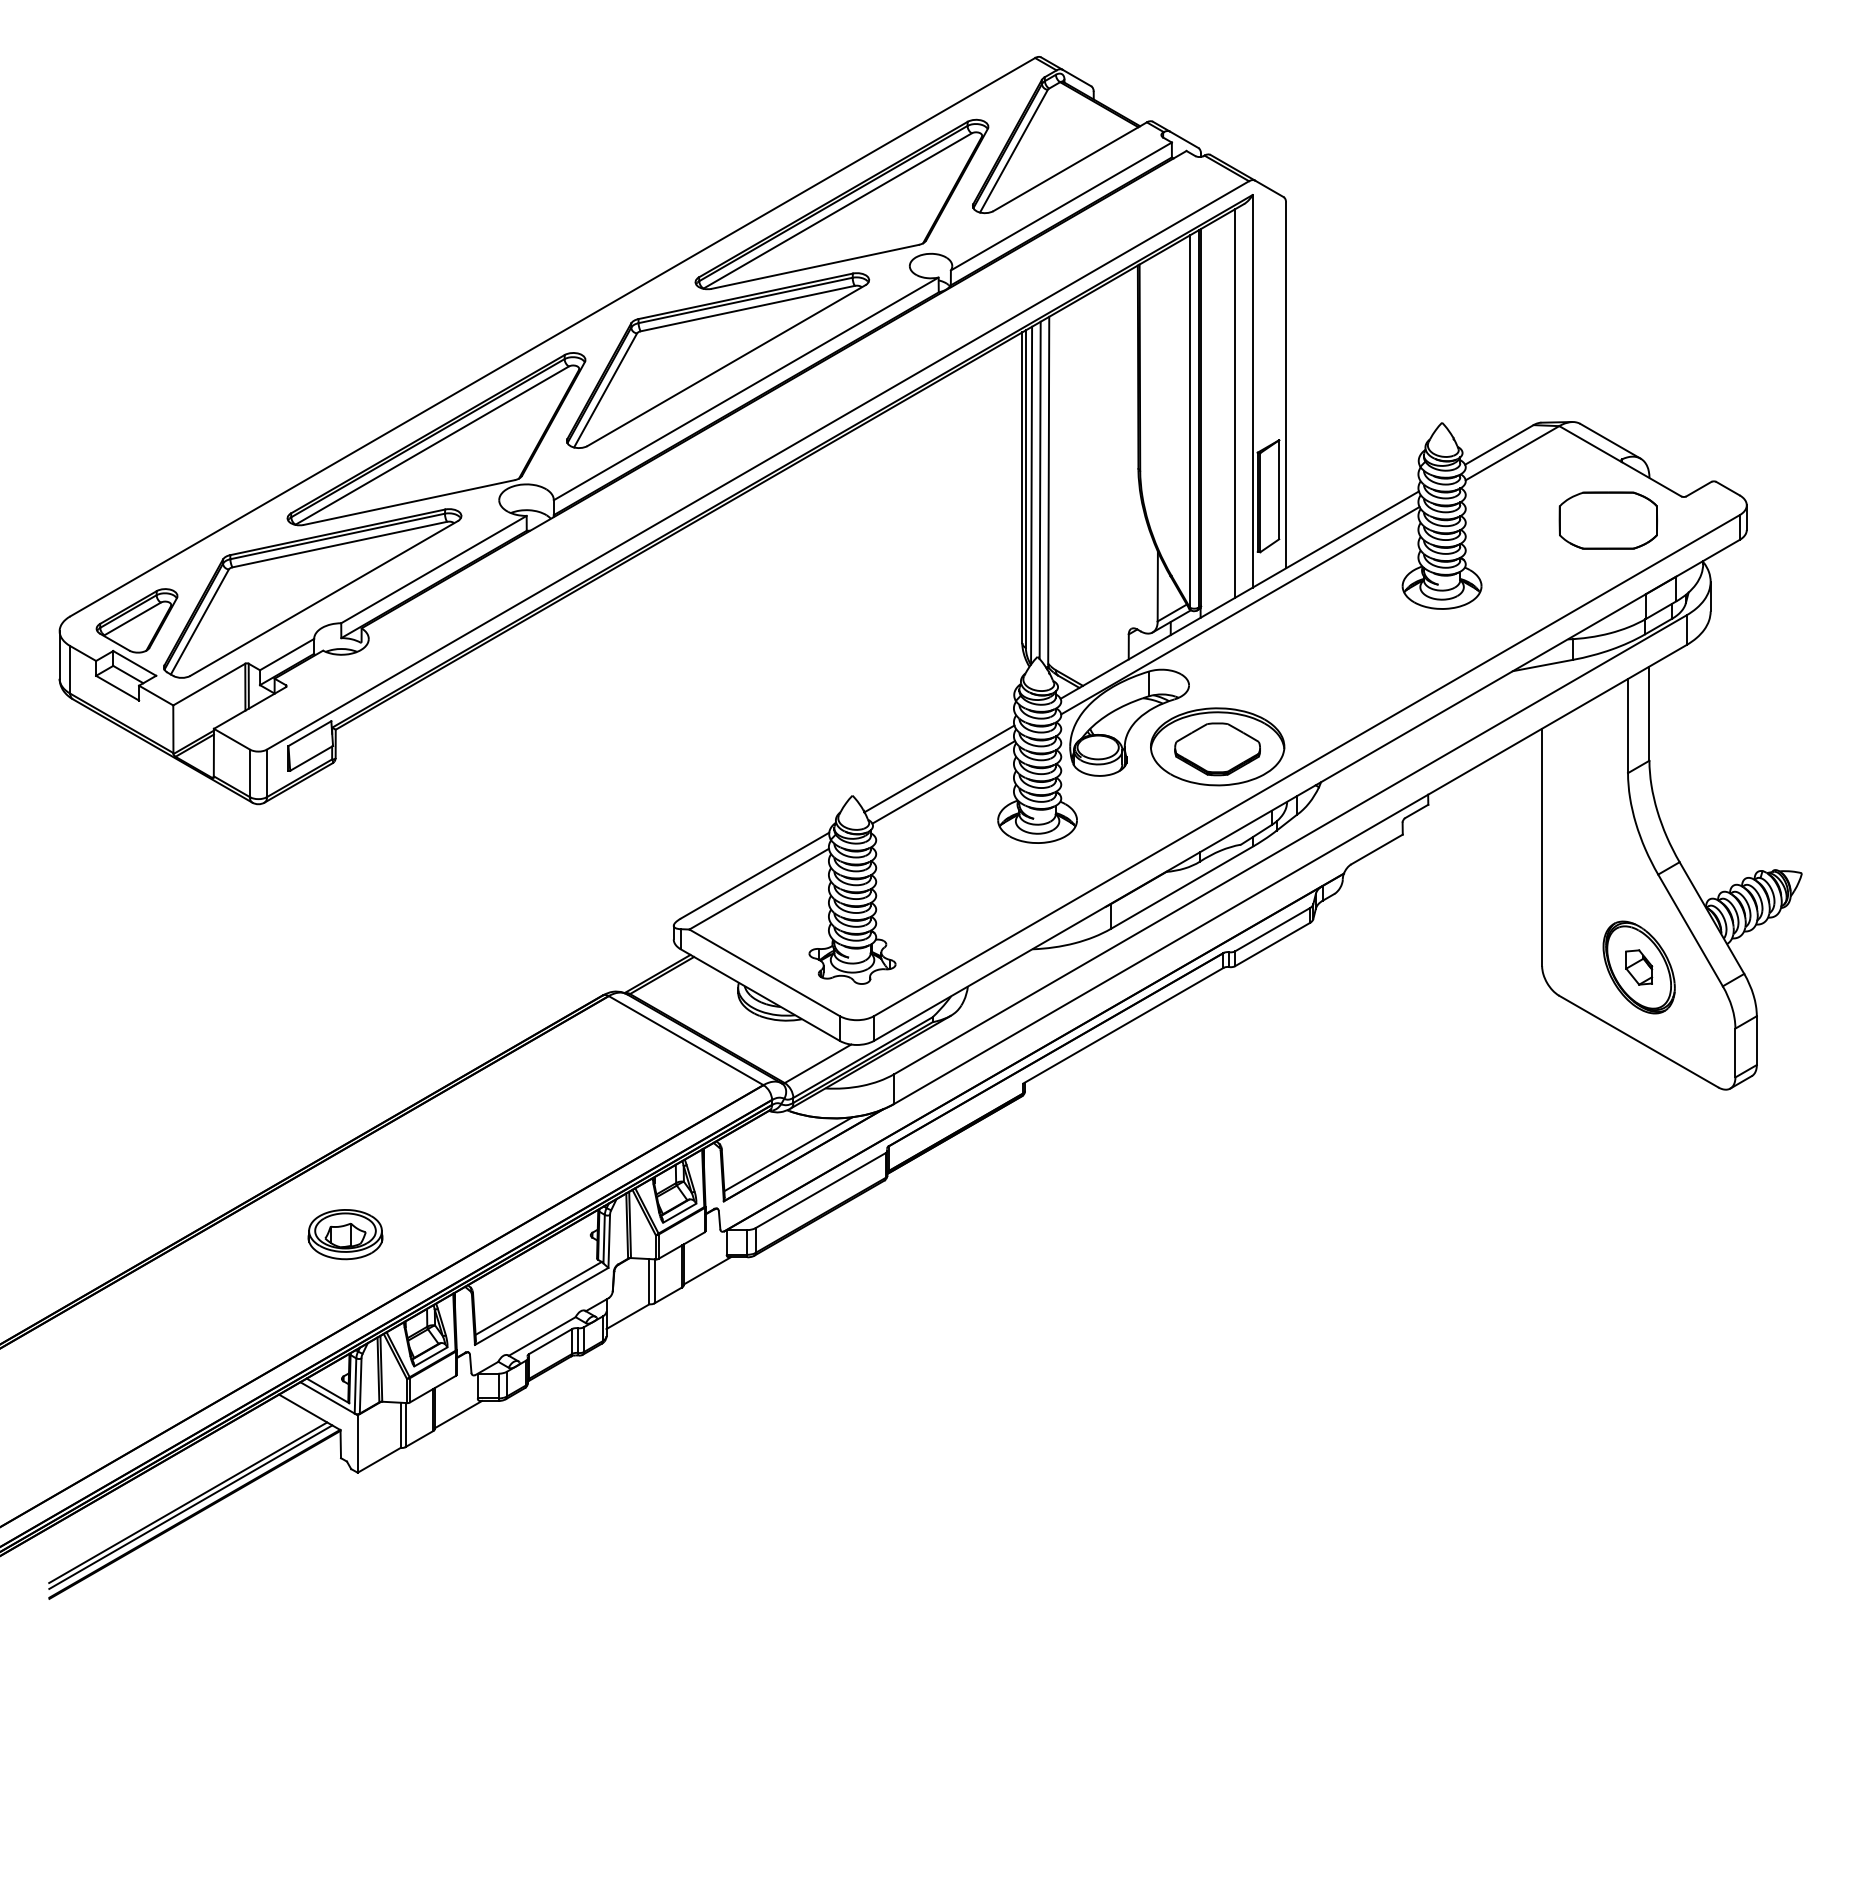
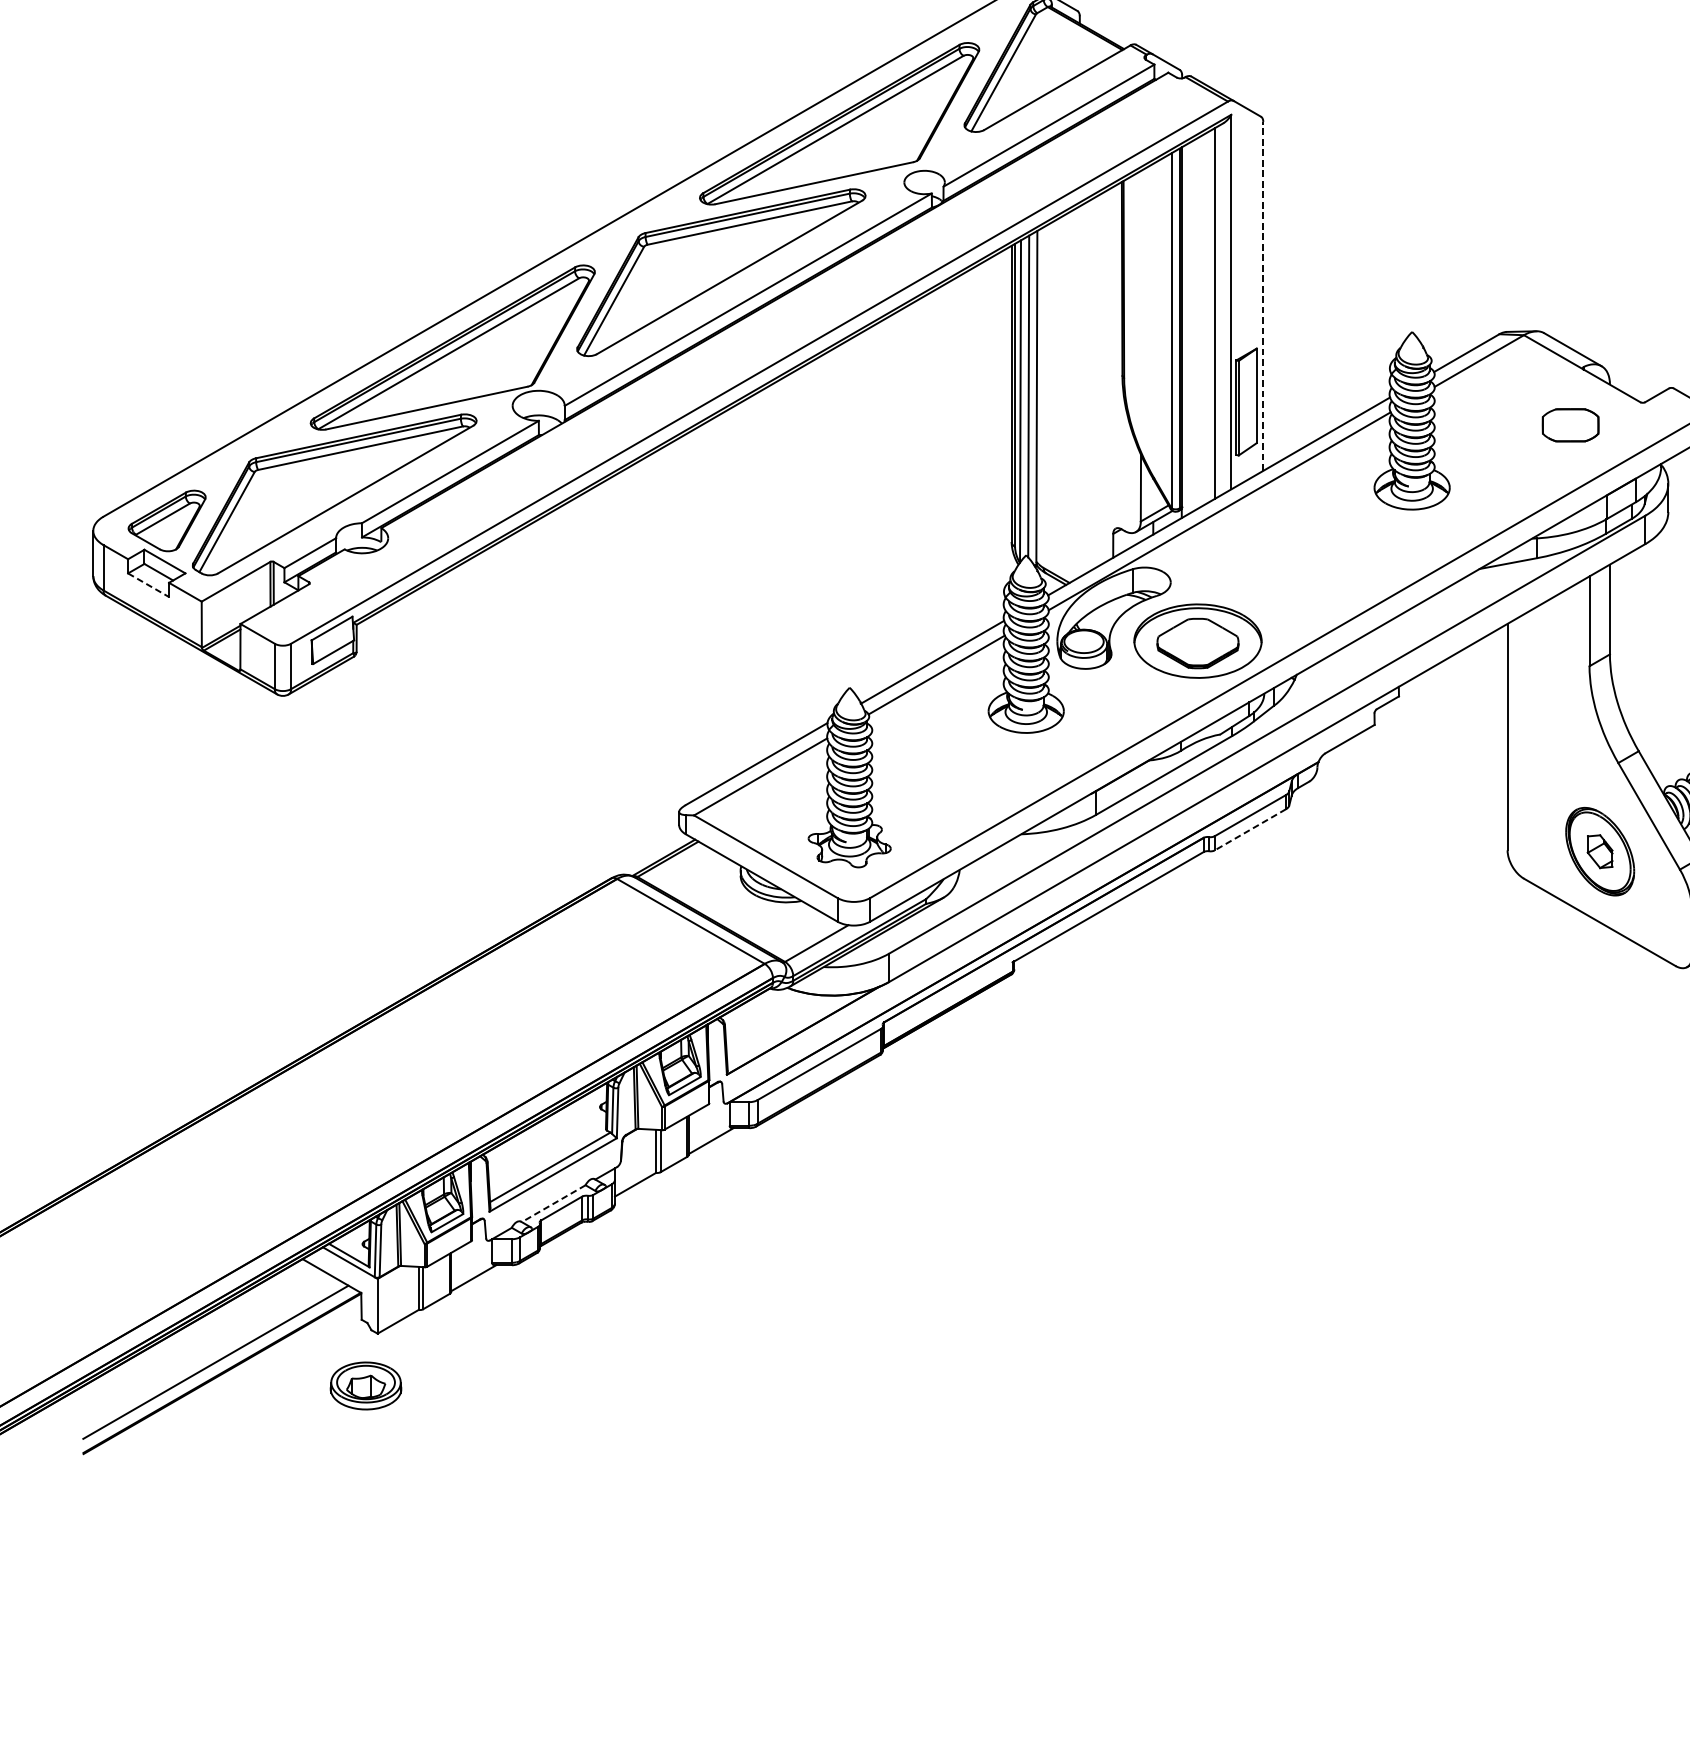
line: (1286, 385) -> (1263, 296), solid -> dashed
part: (1607, 520) -> (1569, 425), size x0.6
line: (117, 688) -> (148, 585), solid -> dashed
line: (1272, 944) -> (1250, 829), solid -> dashed
line: (788, 1154) -> (788, 1030), removed
part: (345, 1234) -> (365, 1385), moved
line: (542, 1336) -> (553, 1203), solid -> dashed
line: (190, 1506) -> (218, 1365), removed

